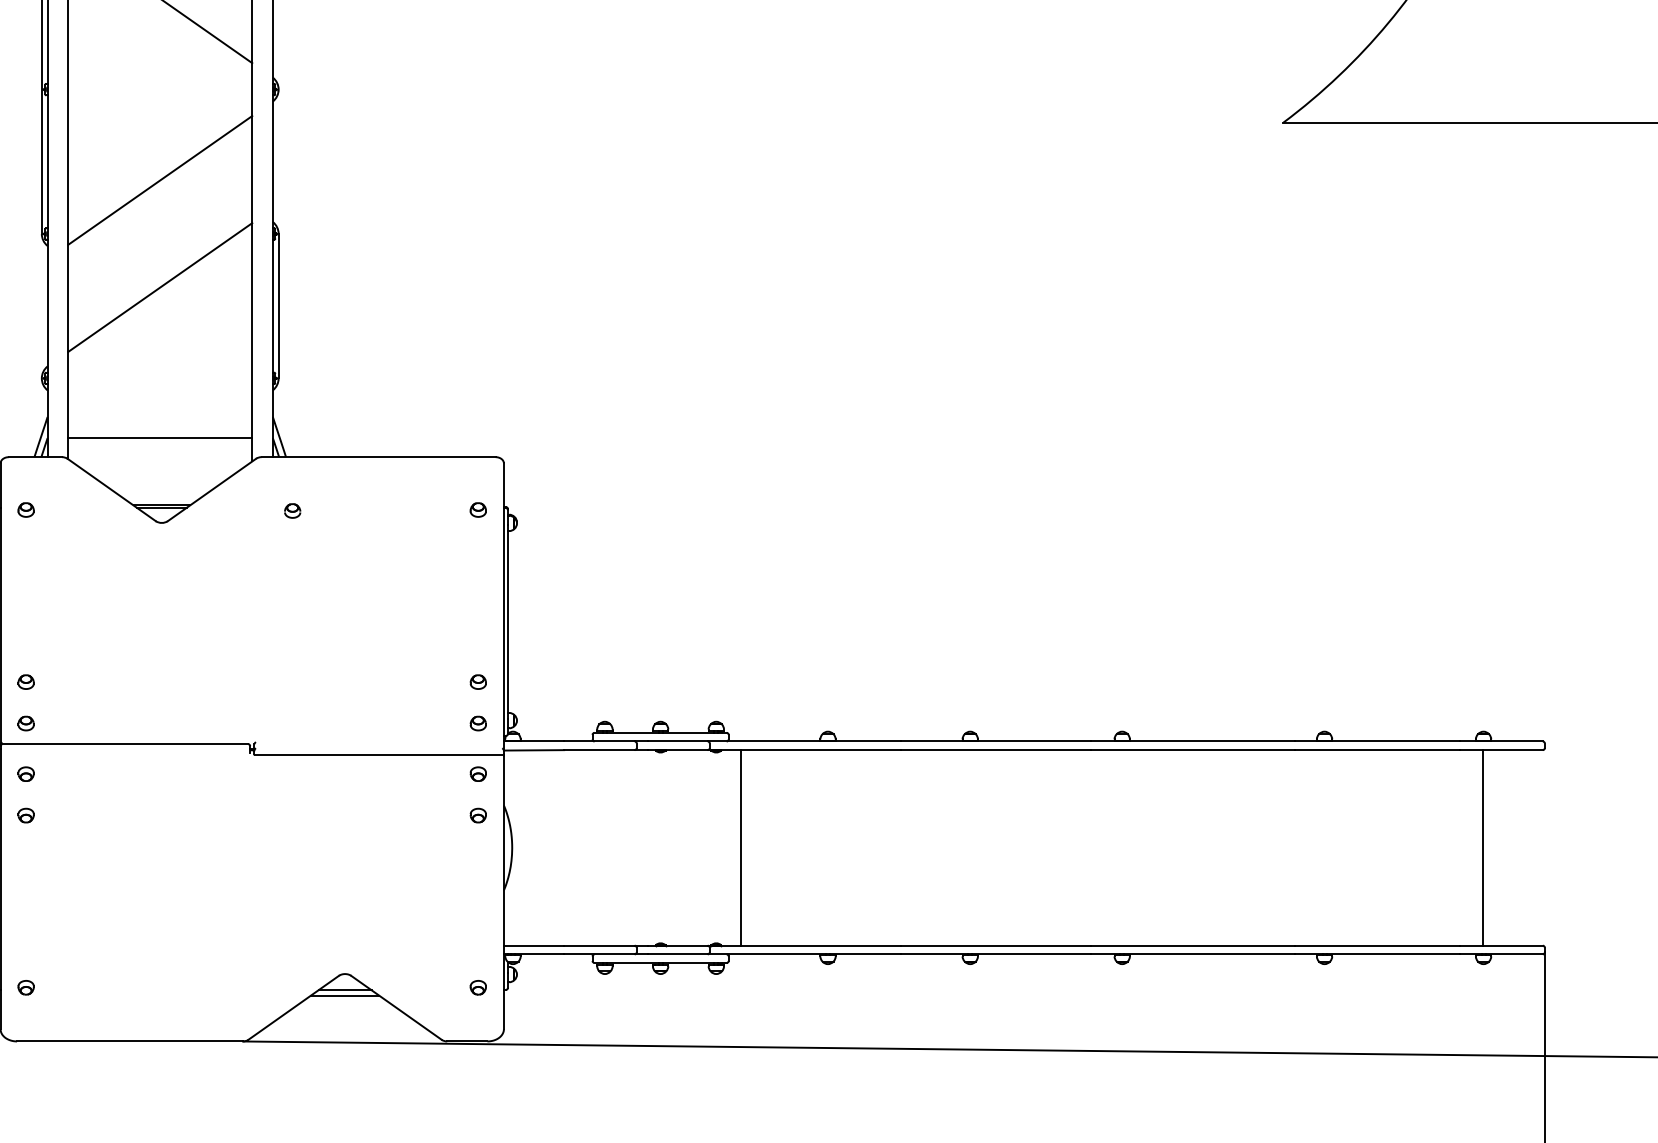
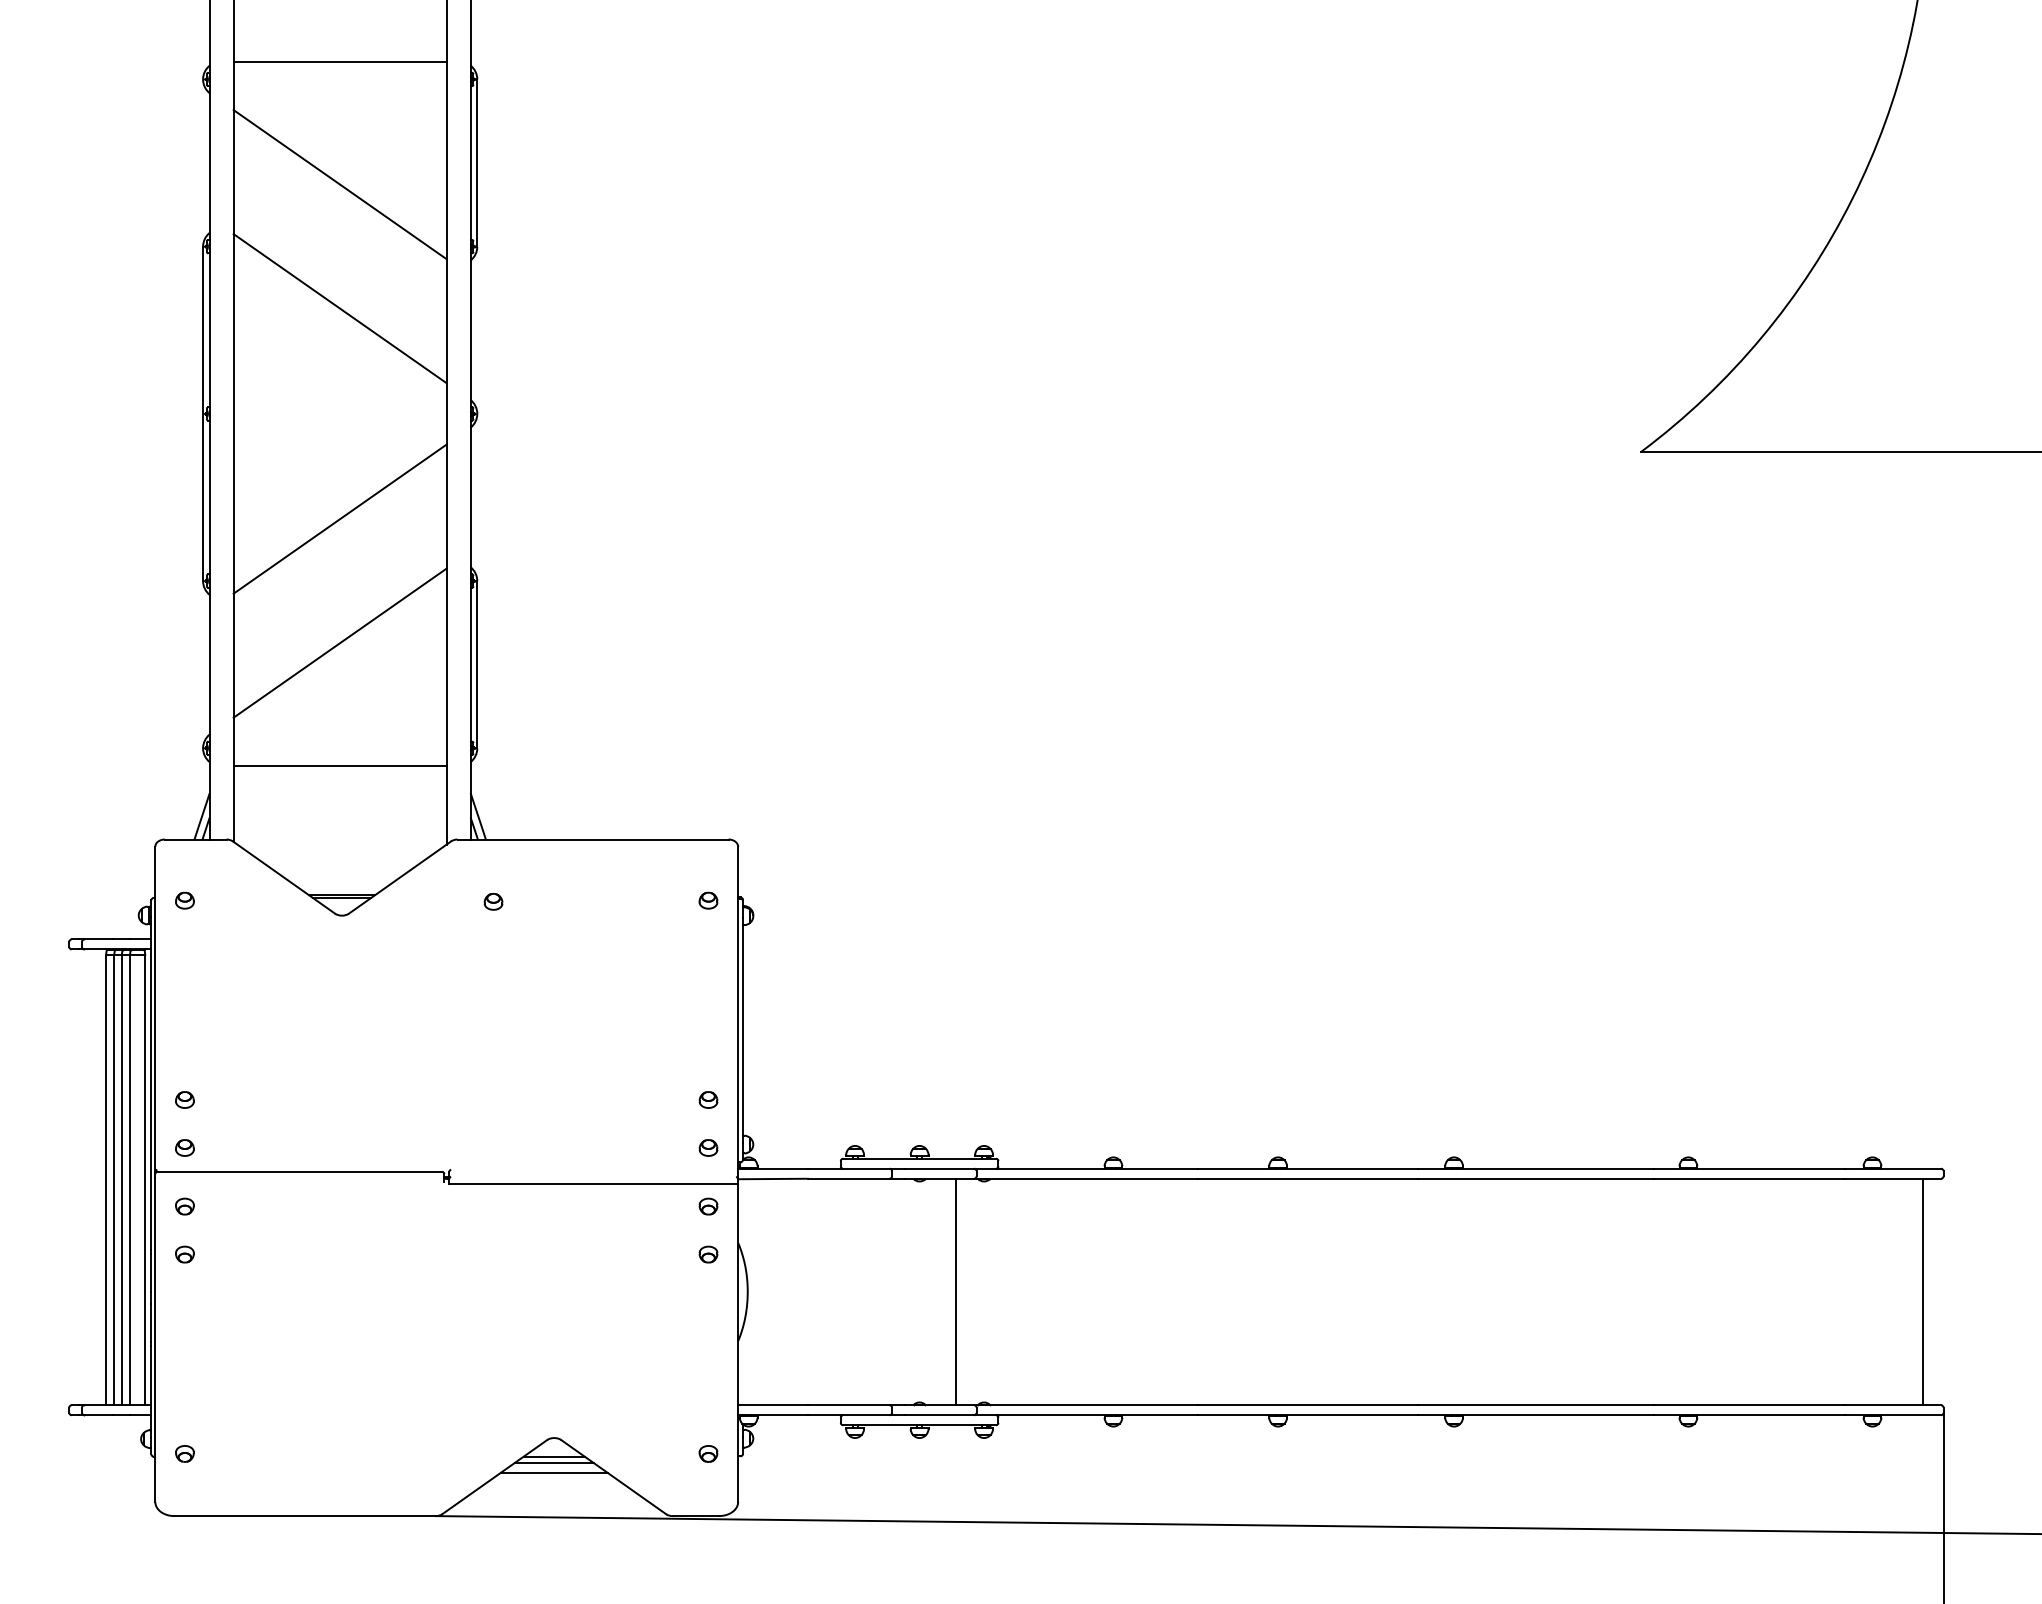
line: (159, 437) -> (339, 765), moved
line: (740, 847) -> (955, 1291), moved
line: (1482, 847) -> (1922, 1291), moved
line: (344, 1004) -> (553, 1473), added

